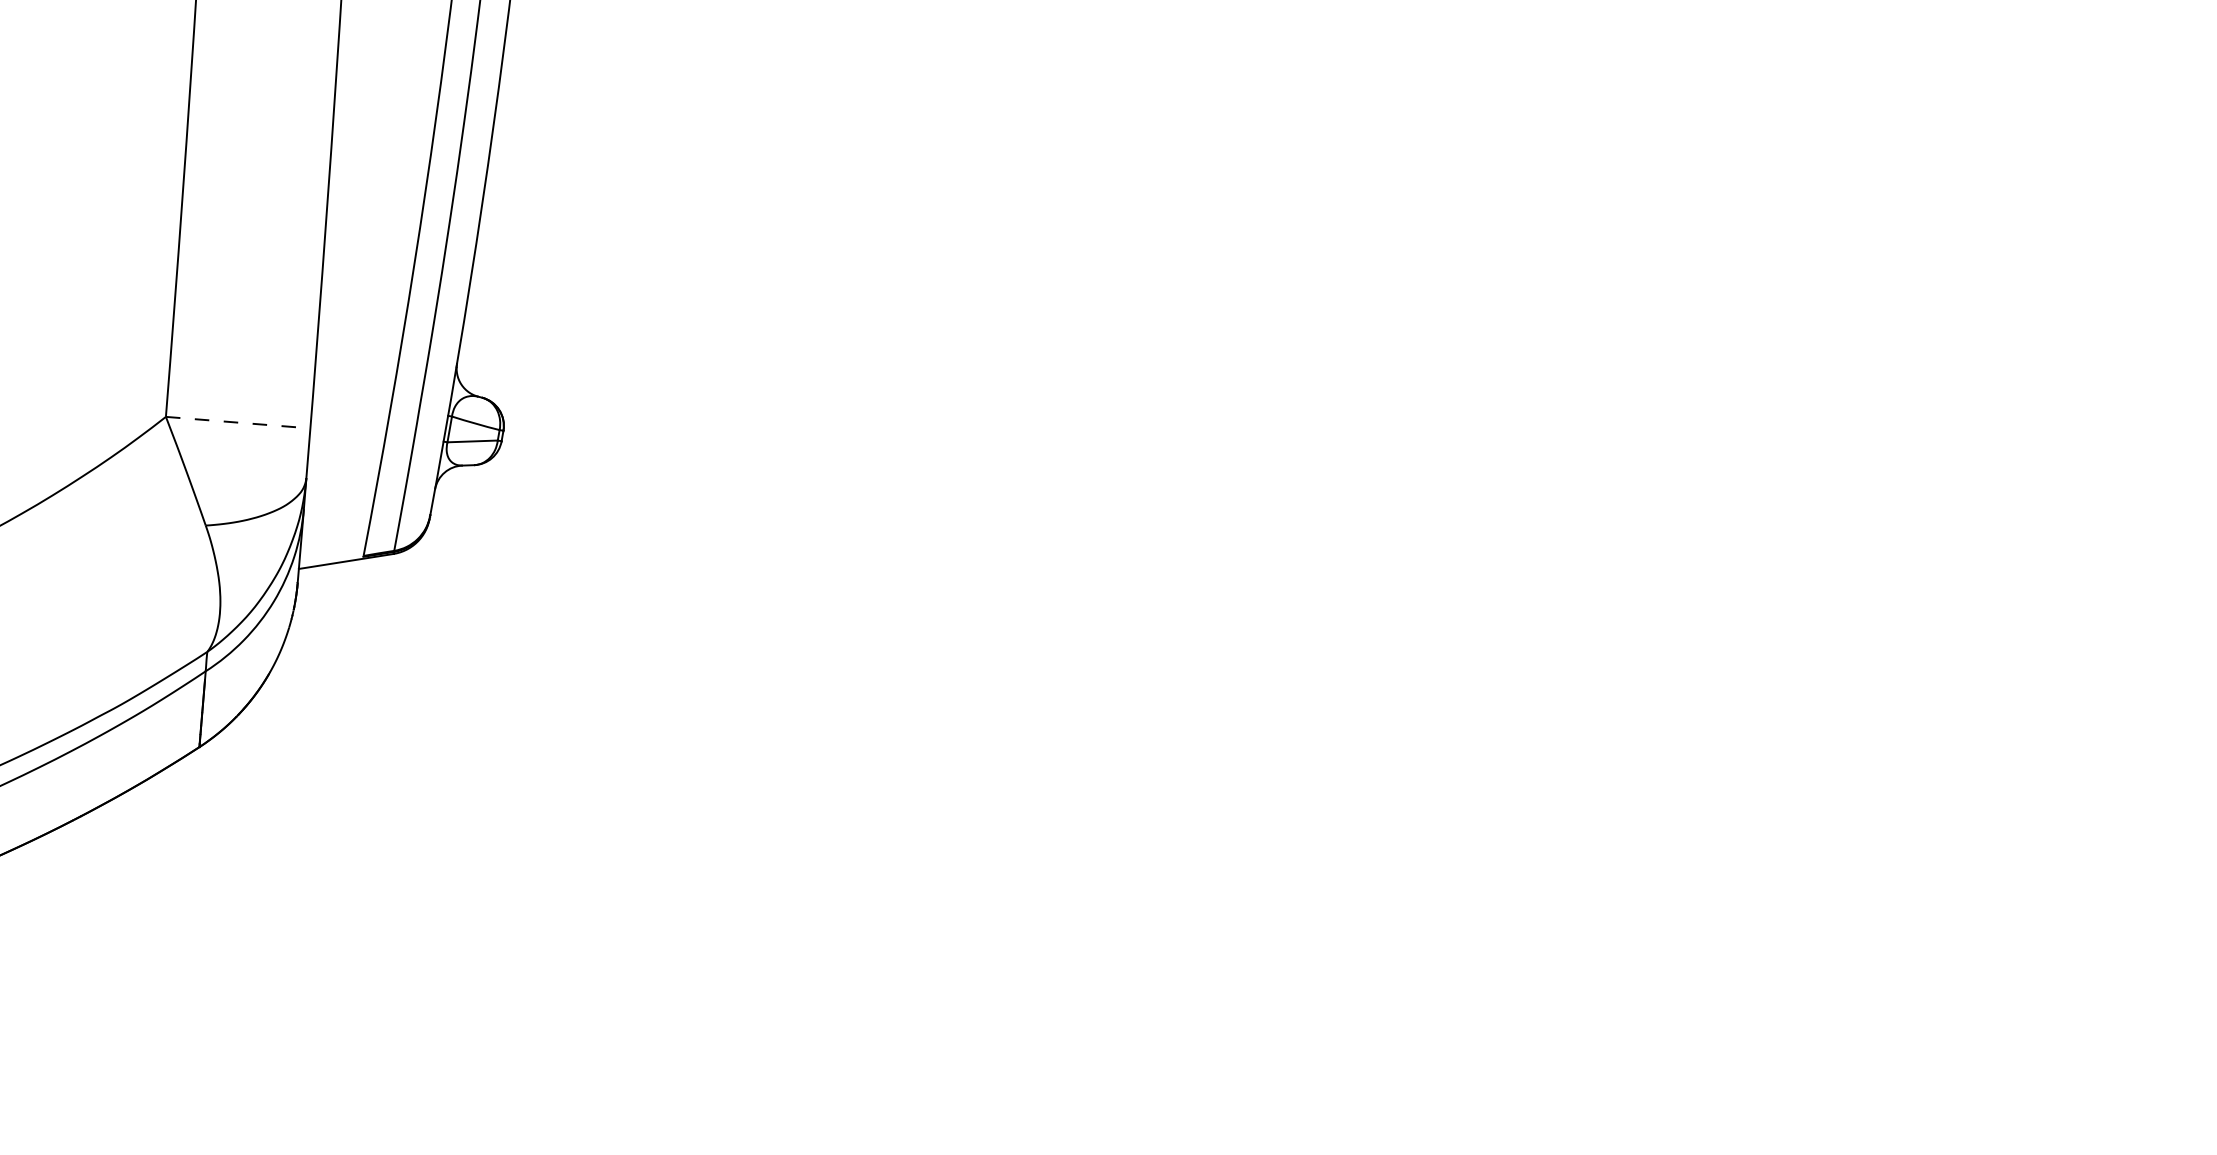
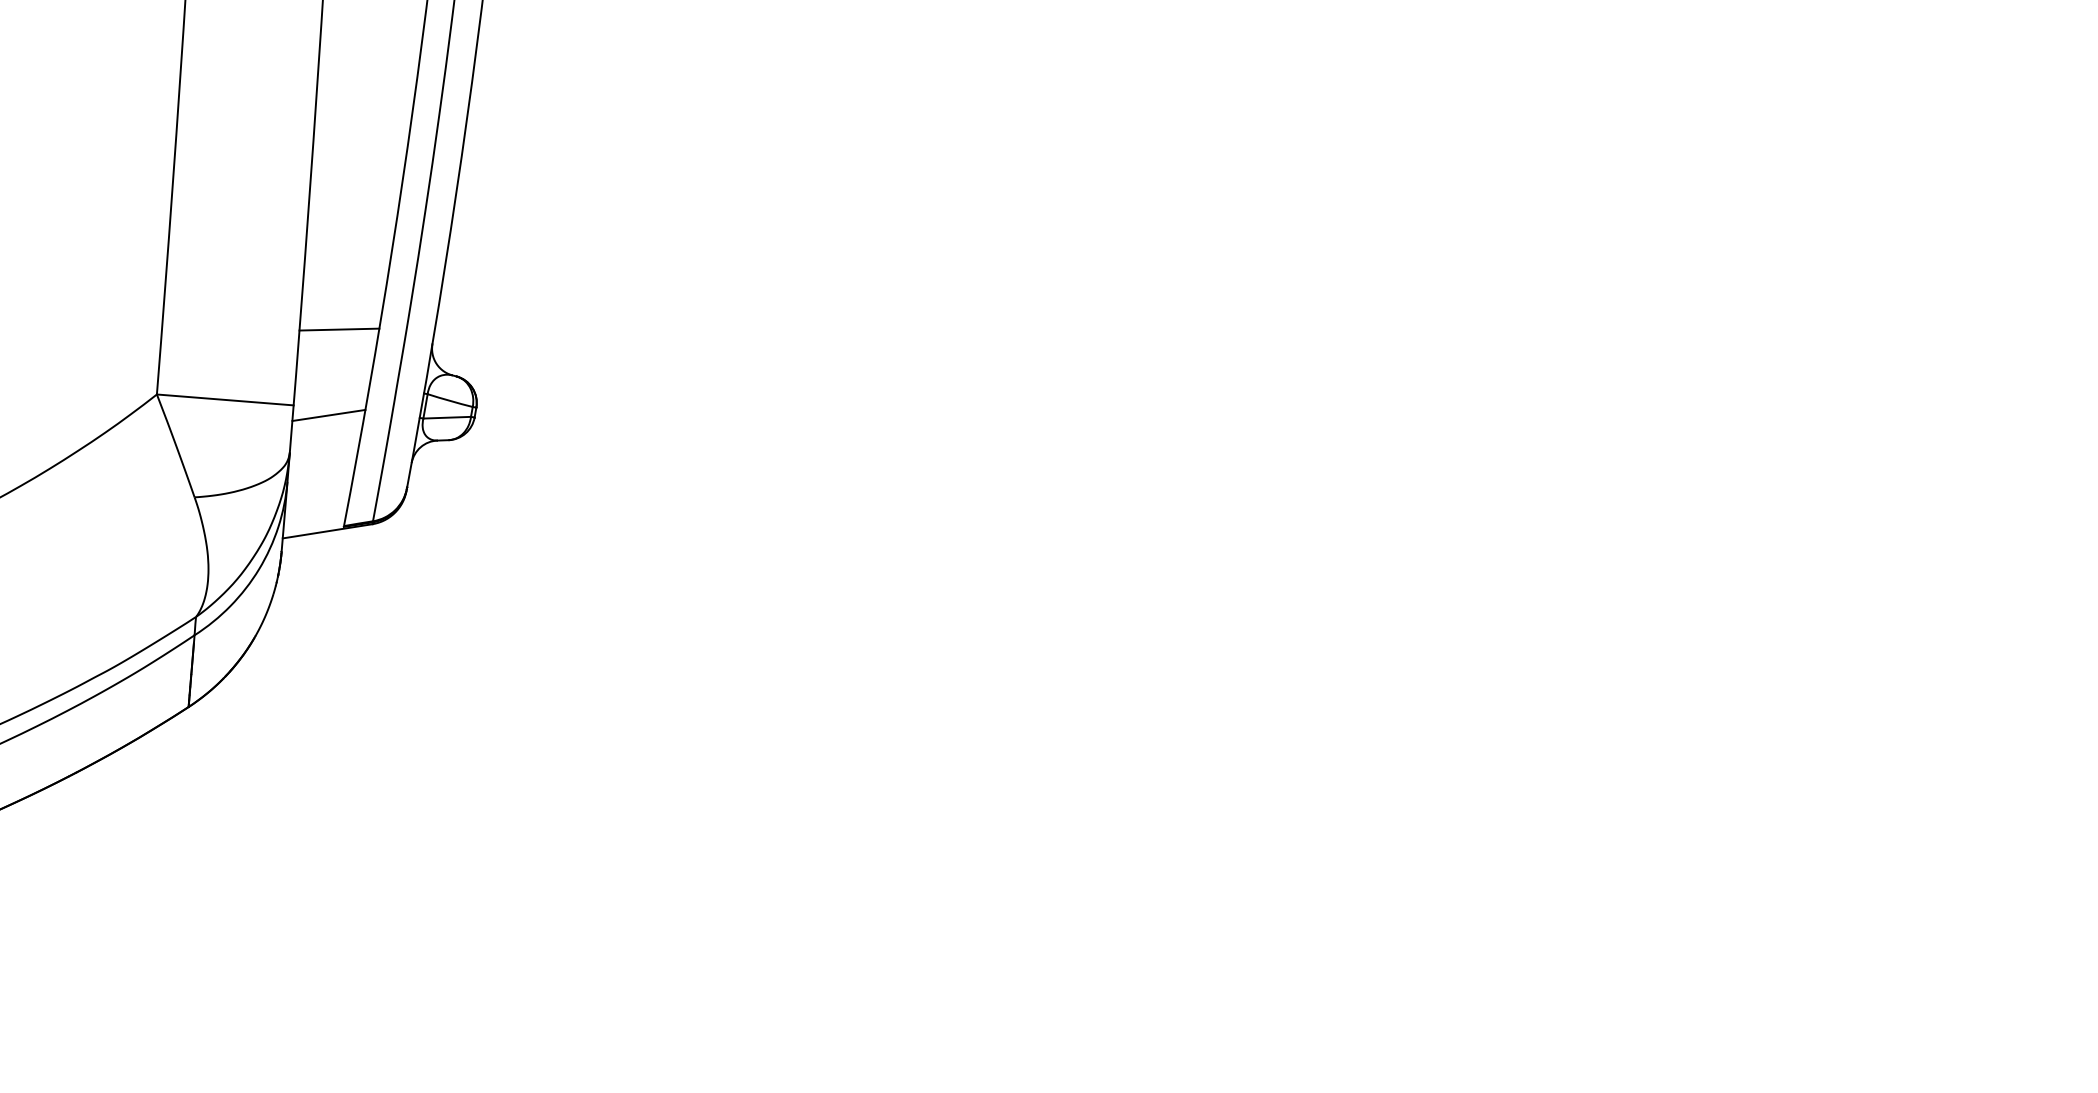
line: (358, 348) -> (339, 329), added
line: (238, 422) -> (225, 399), dashed -> solid
line: (347, 438) -> (328, 414), added

